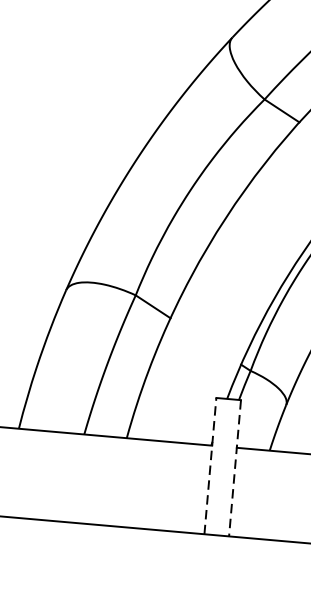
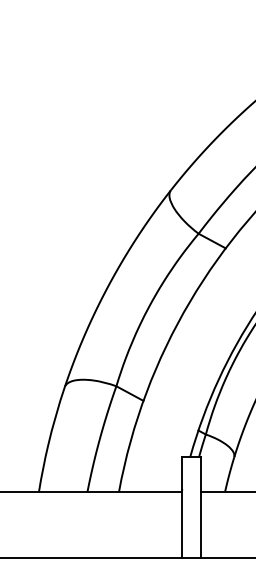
line: (210, 466) -> (182, 507), dashed -> solid
line: (234, 468) -> (200, 507), dashed -> solid

